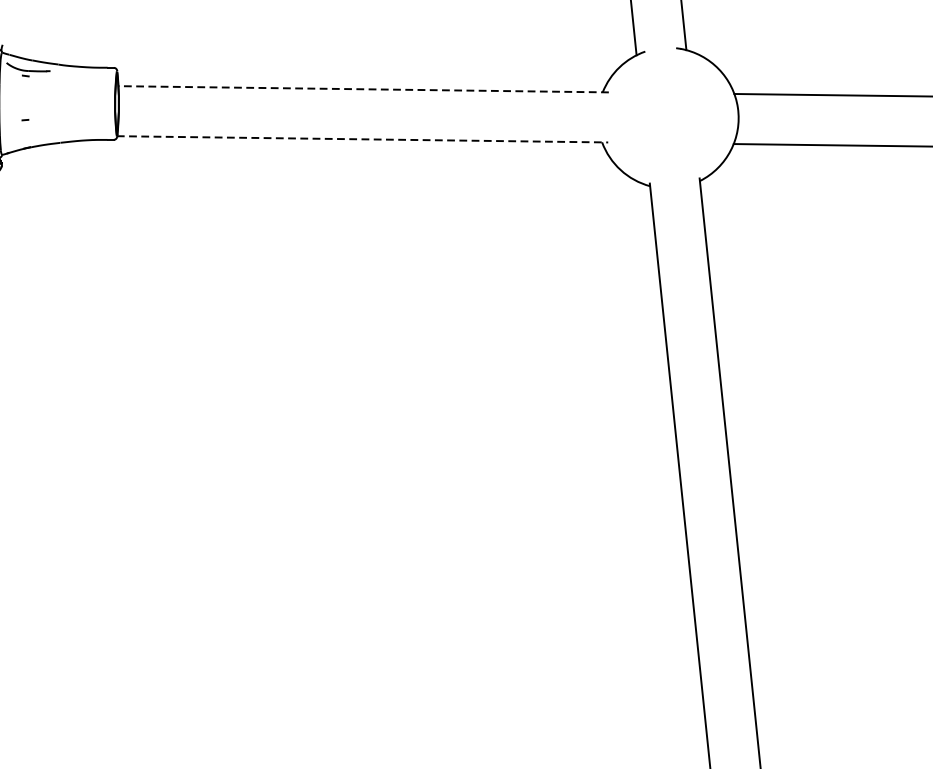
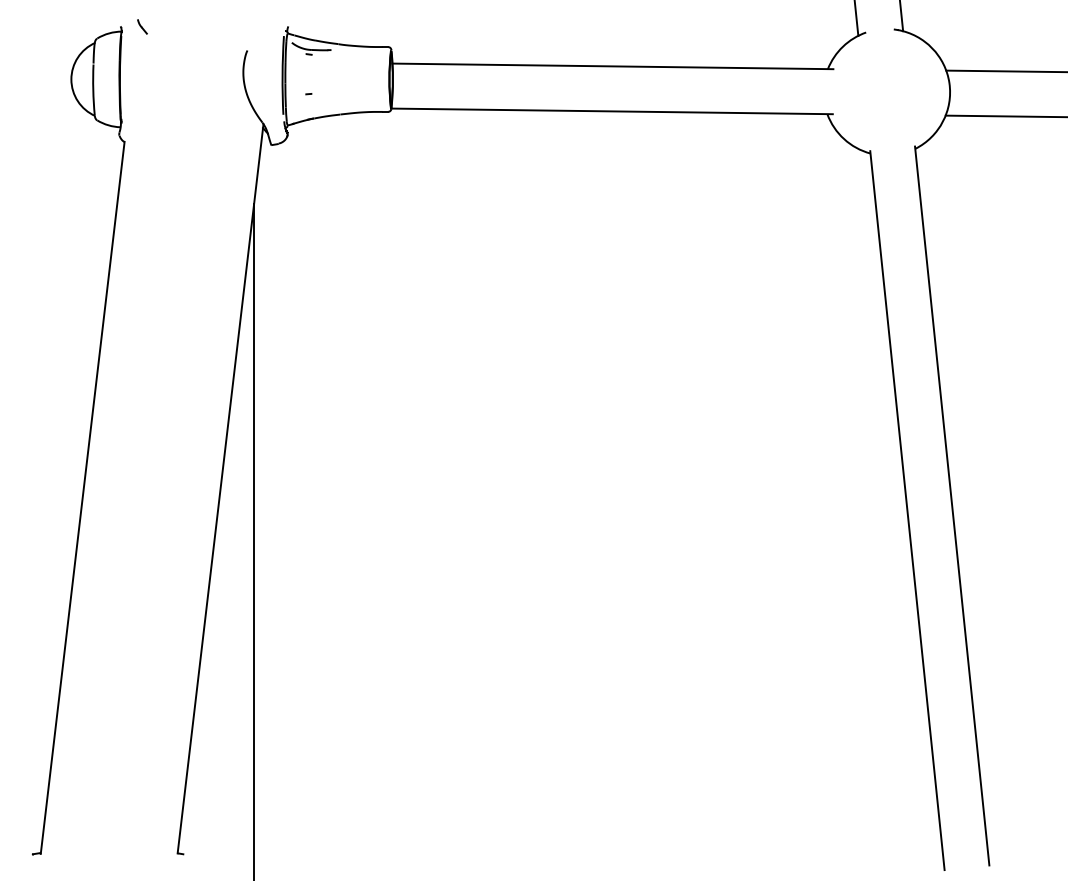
line: (363, 89) -> (612, 66), dashed -> solid
line: (362, 139) -> (611, 111), dashed -> solid

